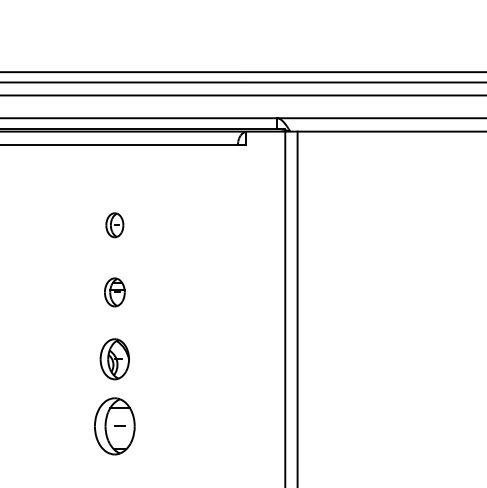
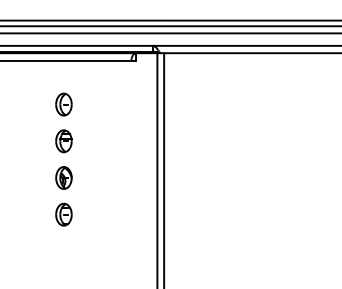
part: (114, 225) -> (63, 104), size x1.67
part: (114, 292) -> (63, 141), size x1.43
part: (114, 425) -> (63, 214), size x0.71

